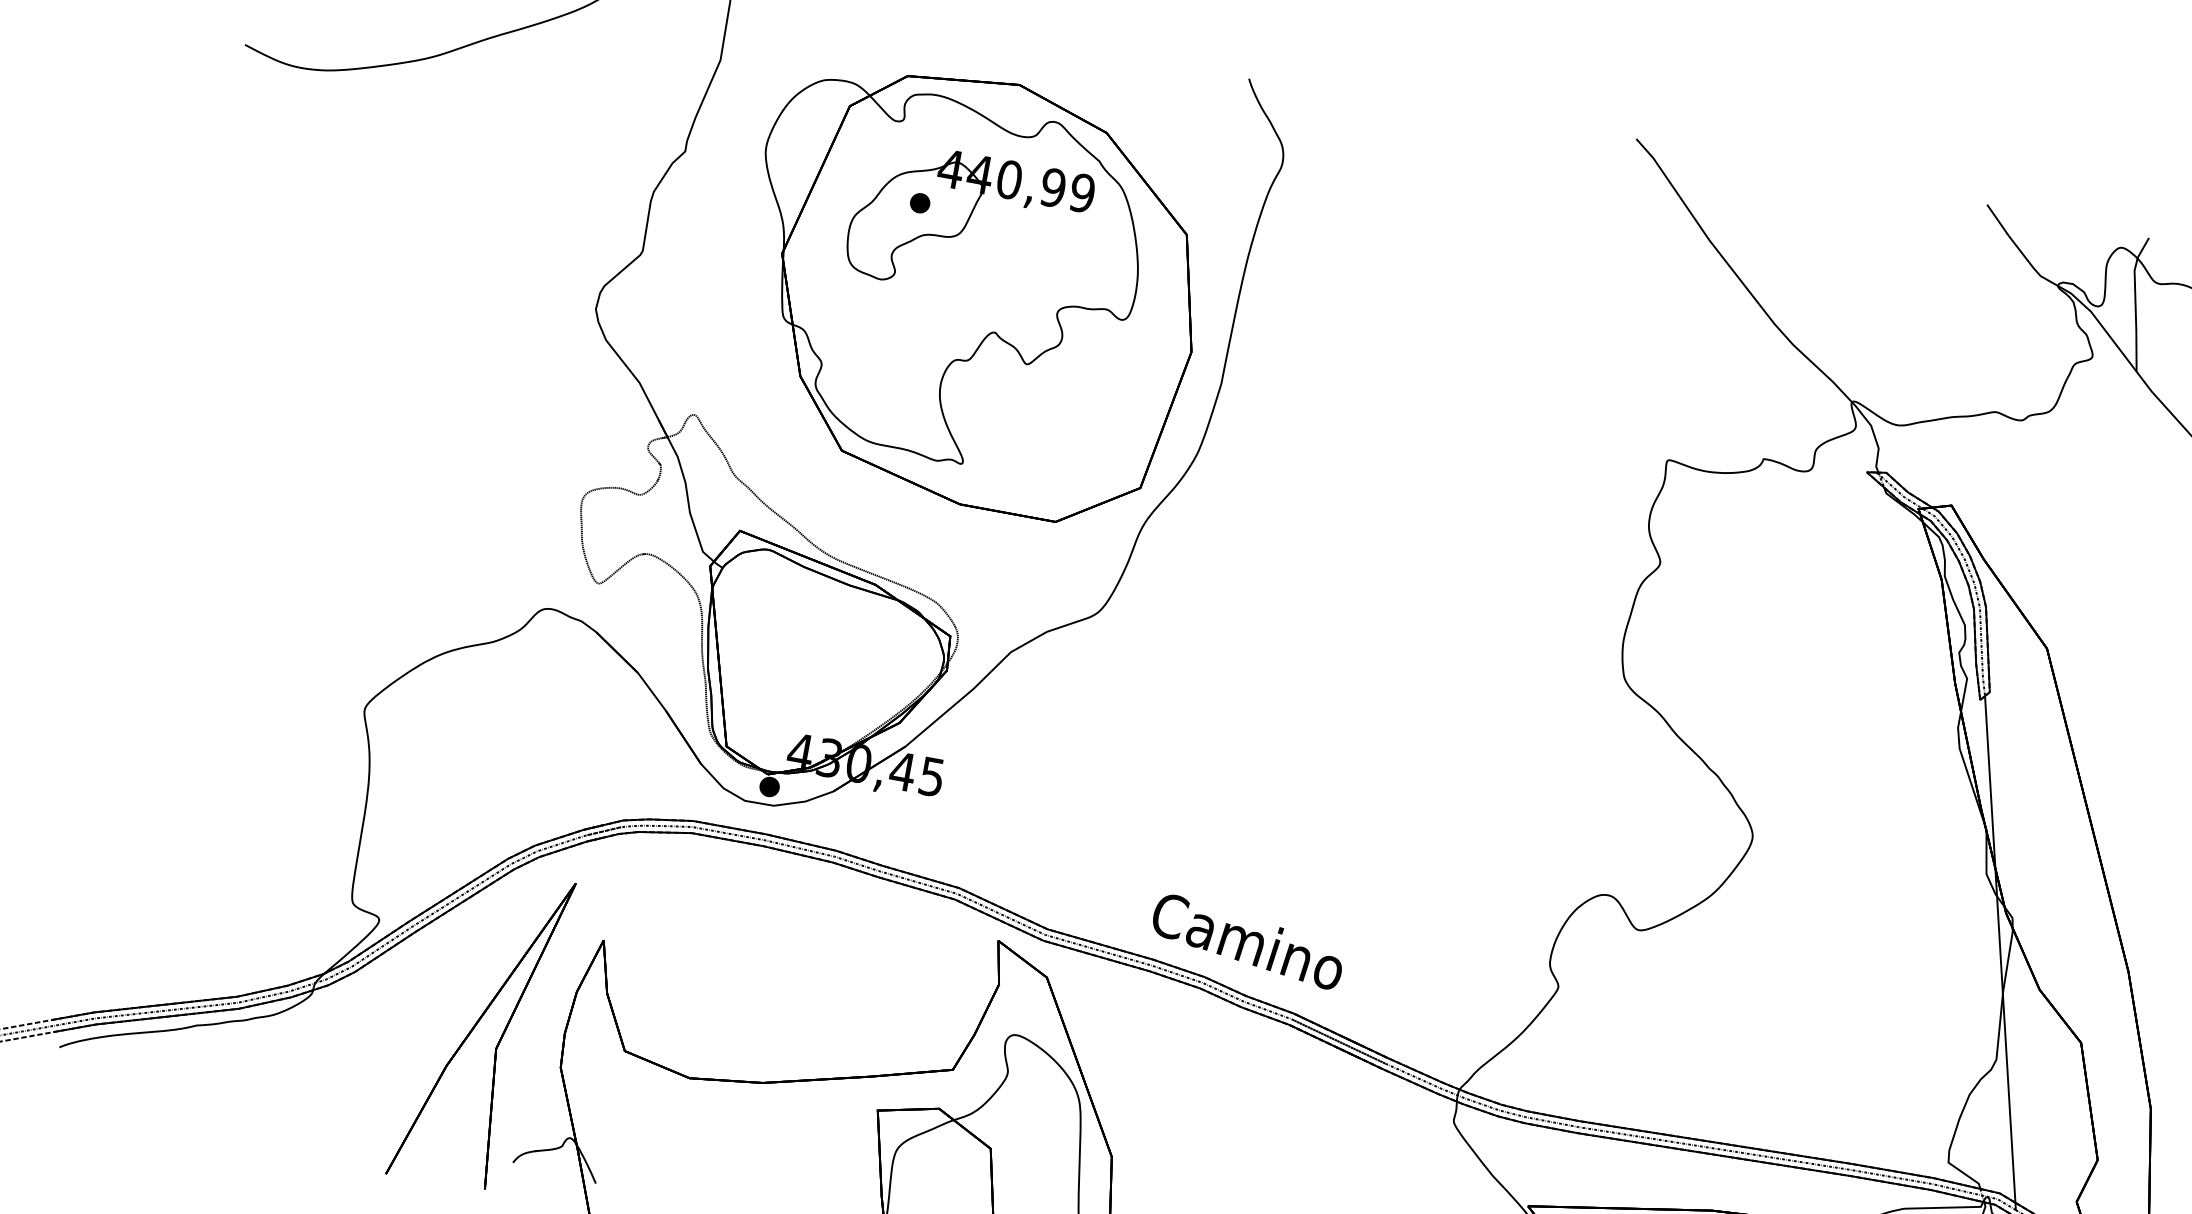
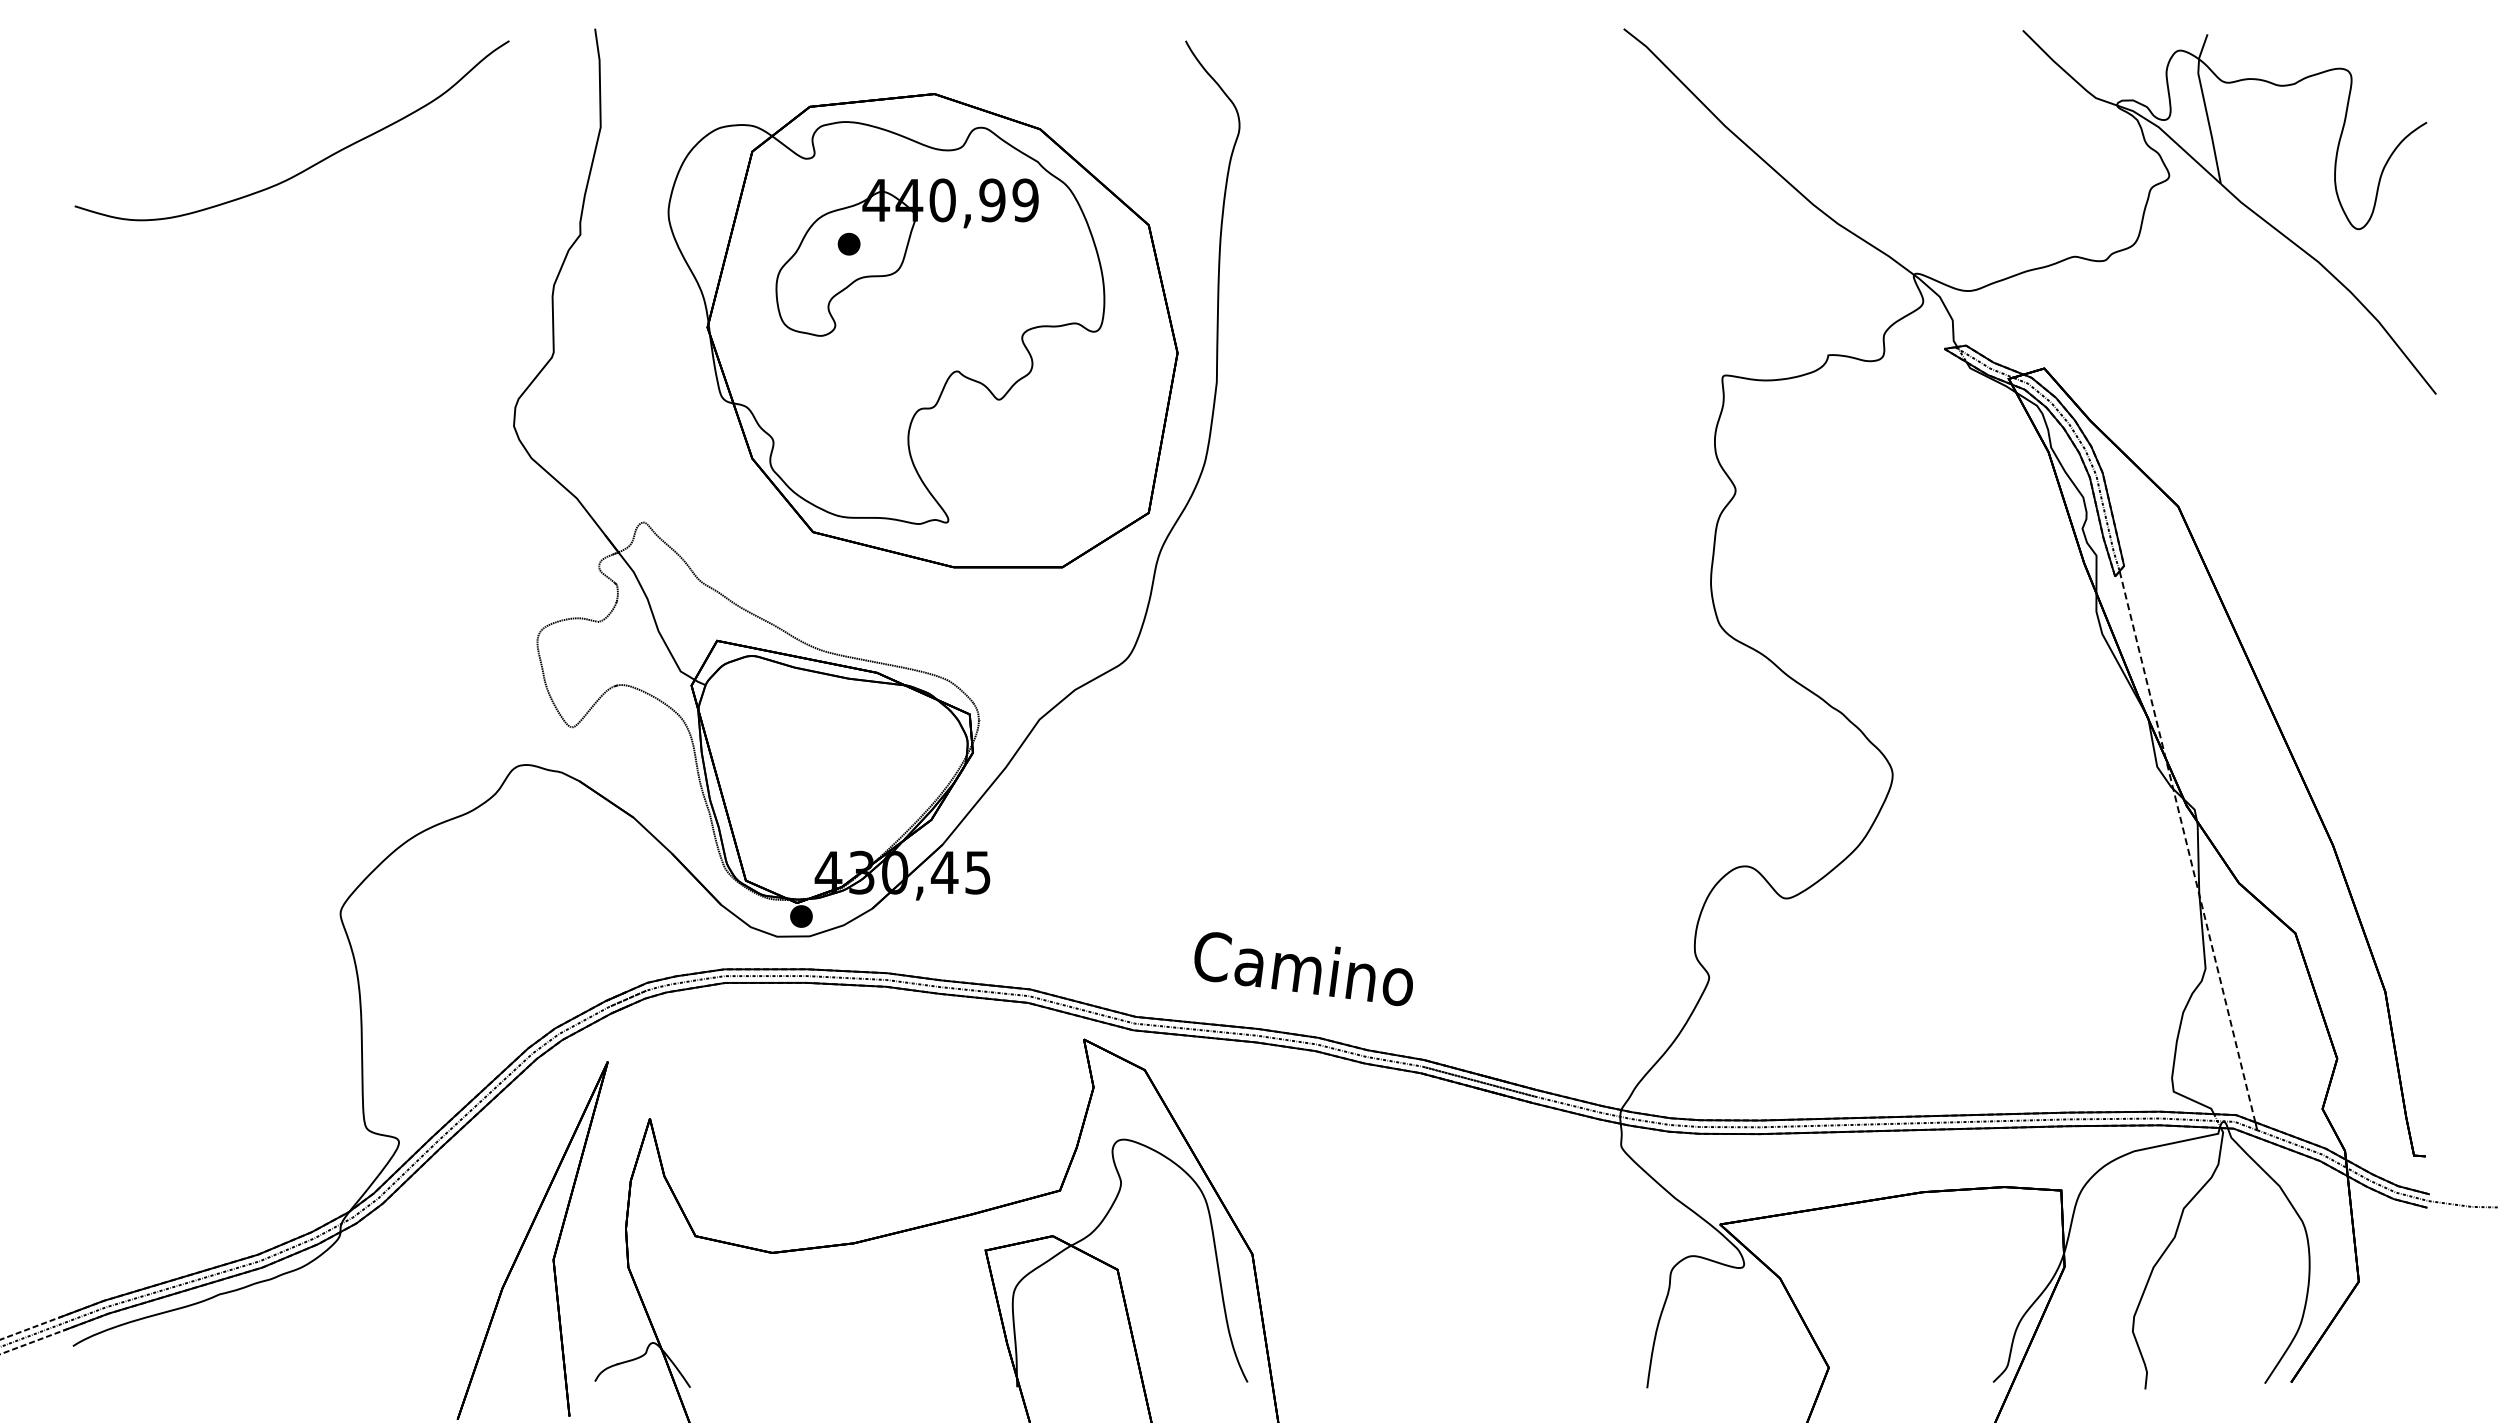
text: (1247, 942) -> (1303, 969), moved
line: (2000, 949) -> (2187, 846), solid -> dashed

